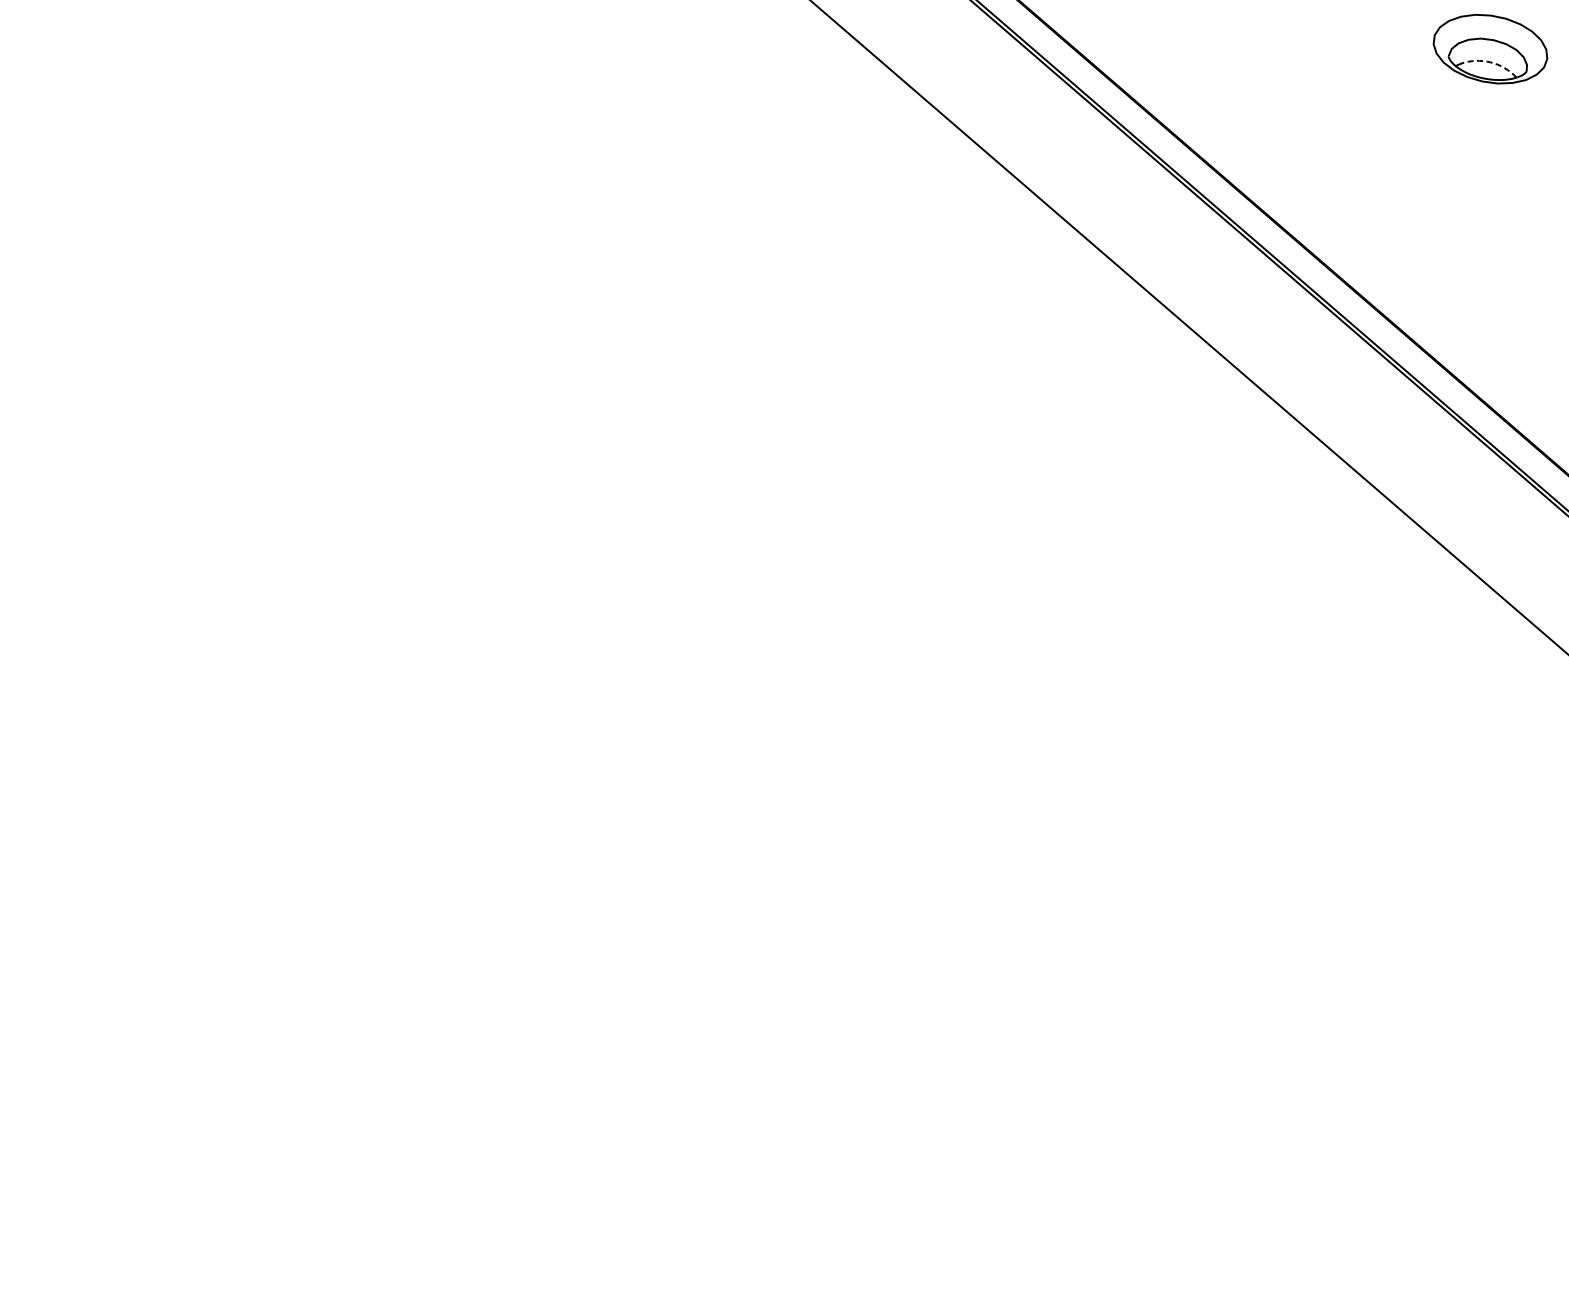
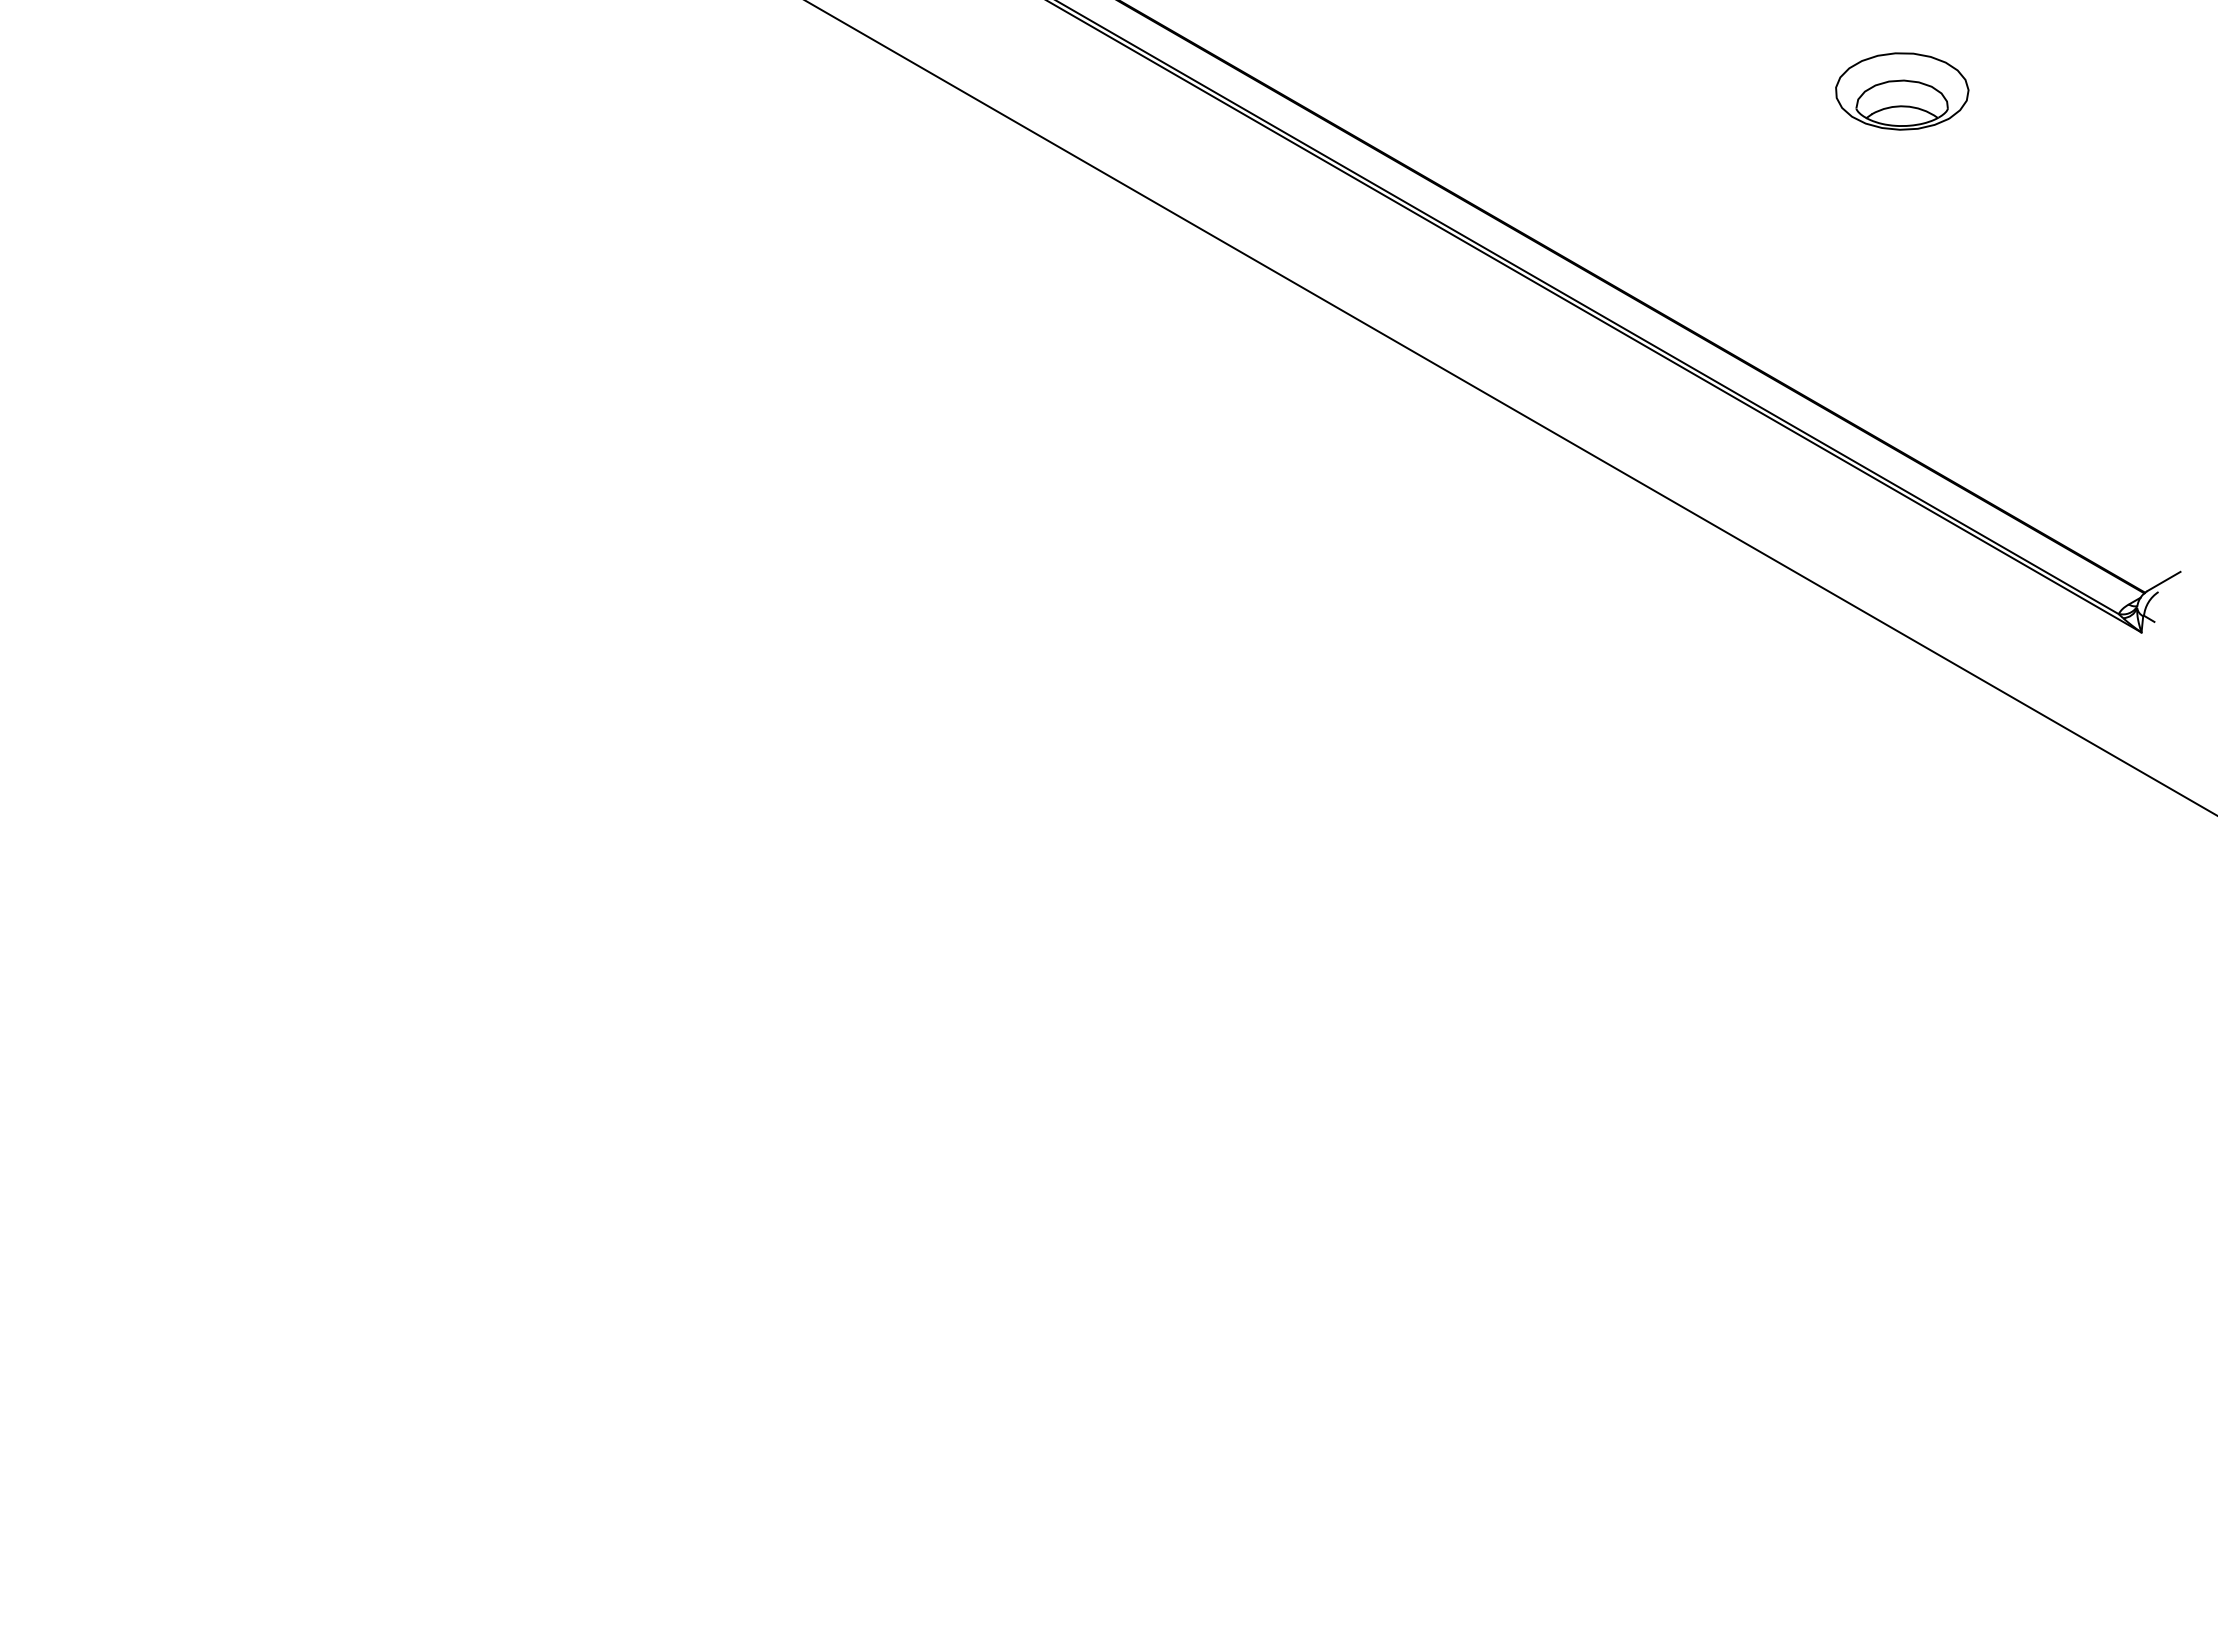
arc: (1490, 62) -> (1905, 106), dashed -> solid

